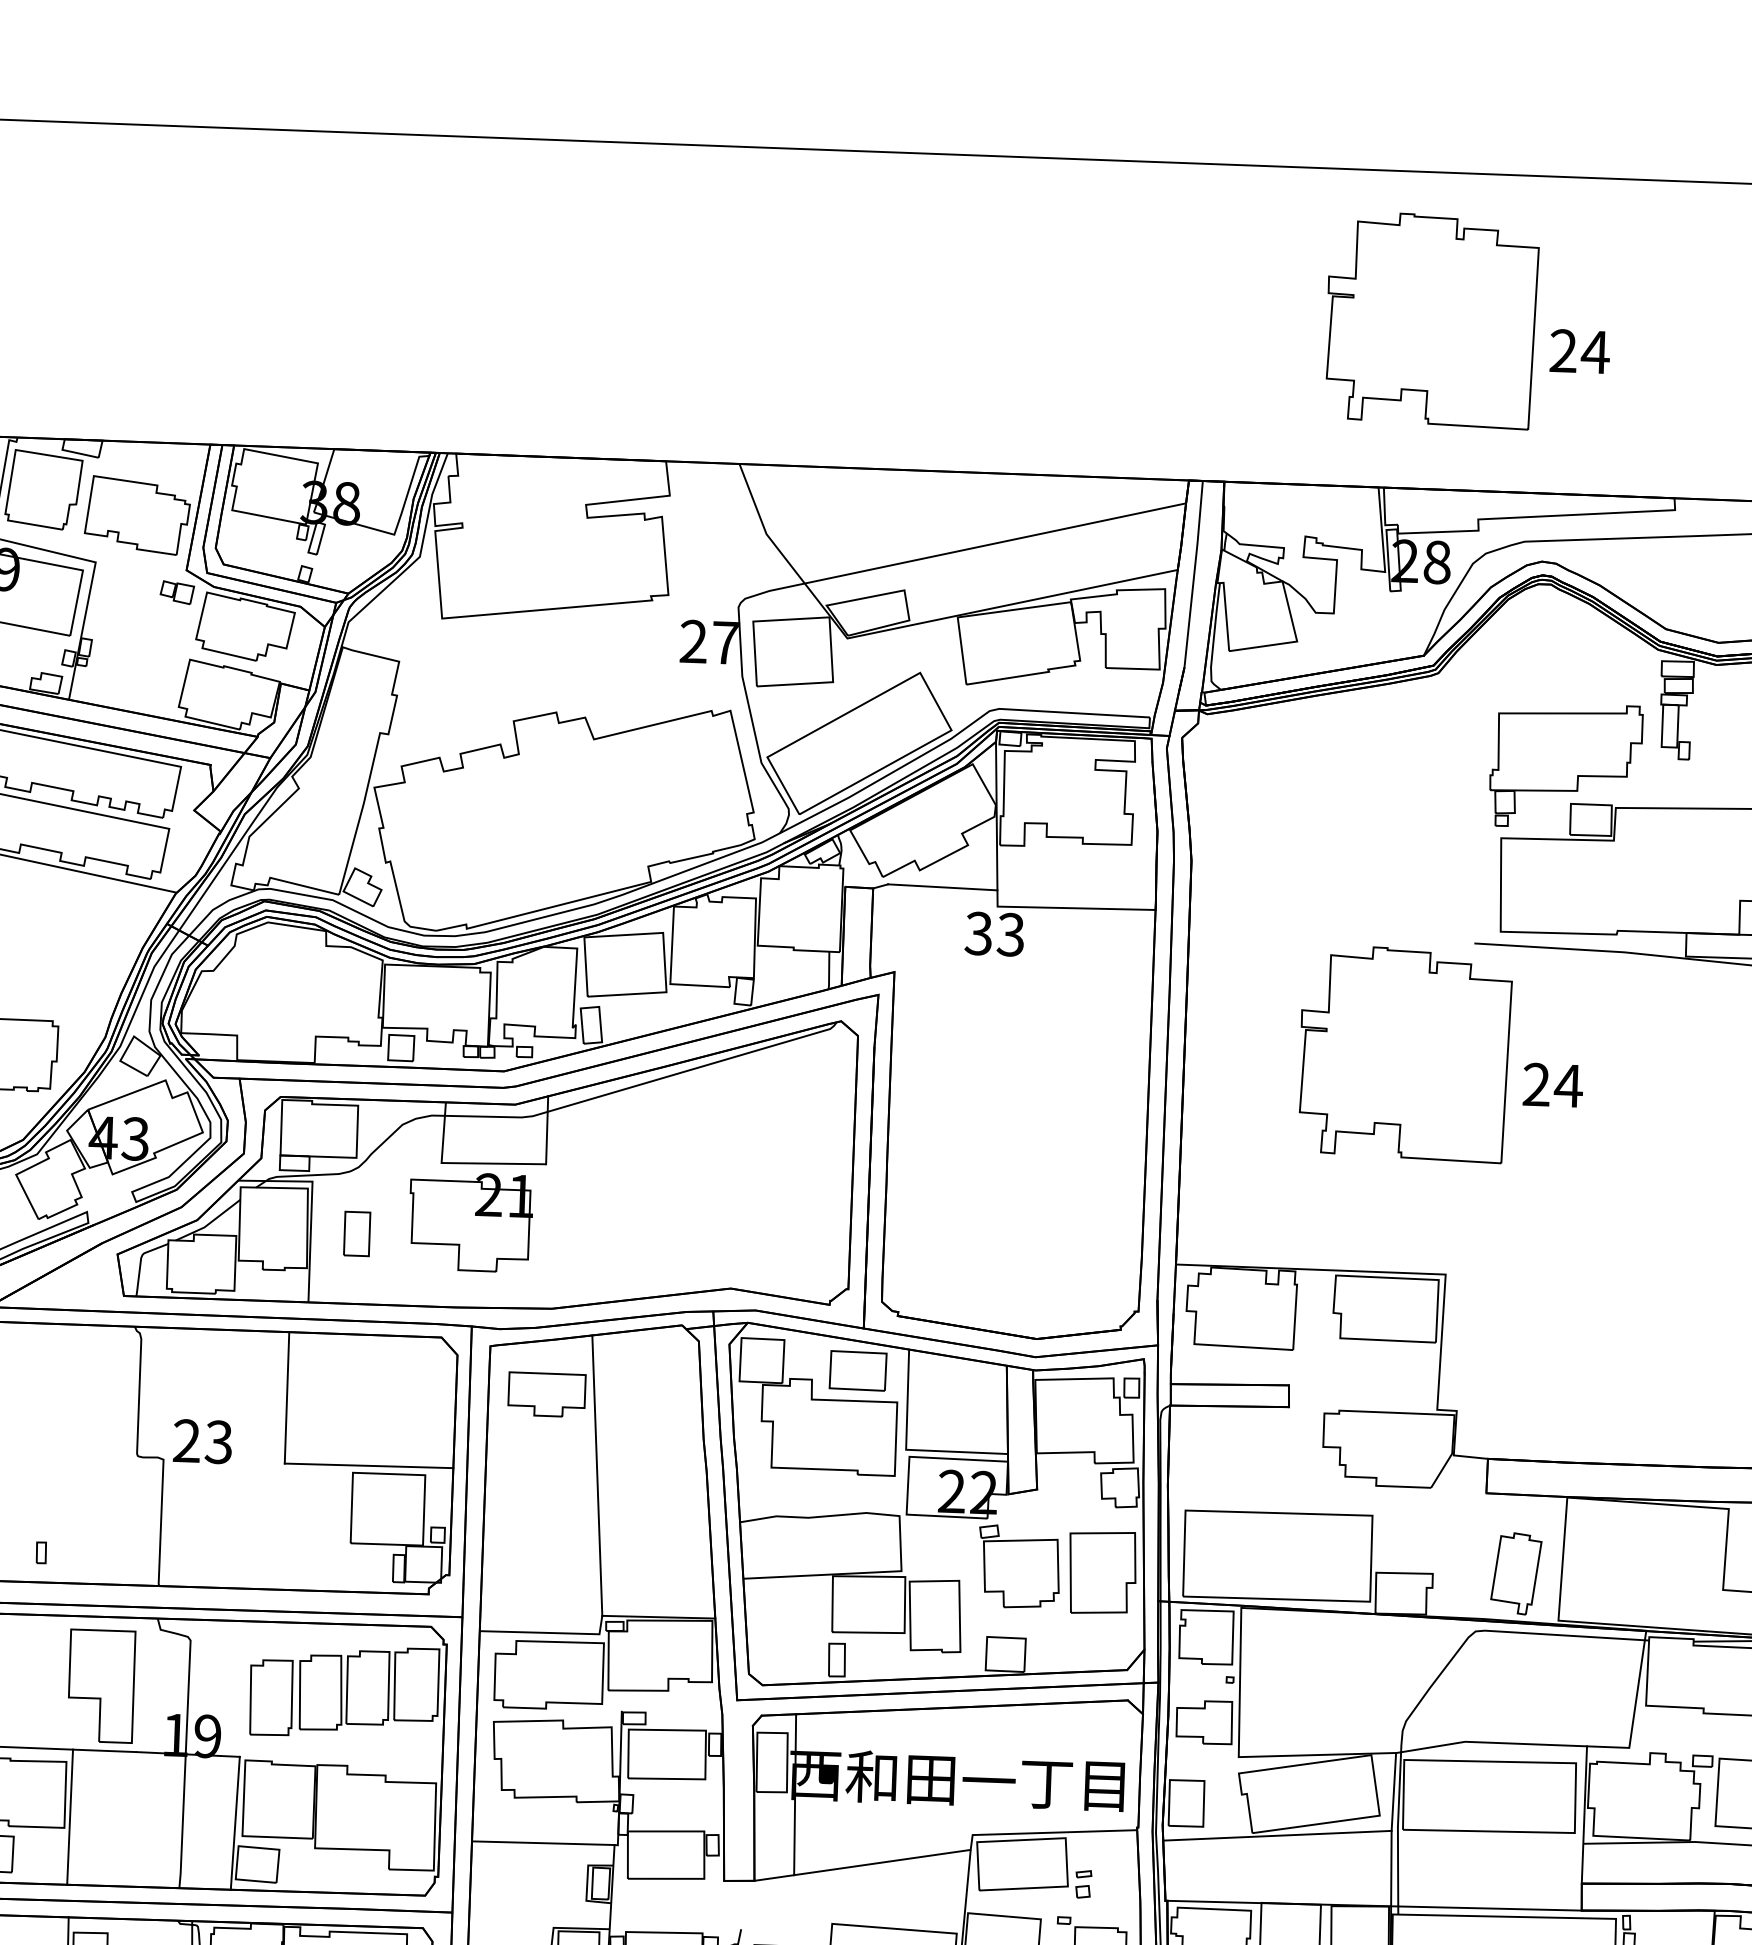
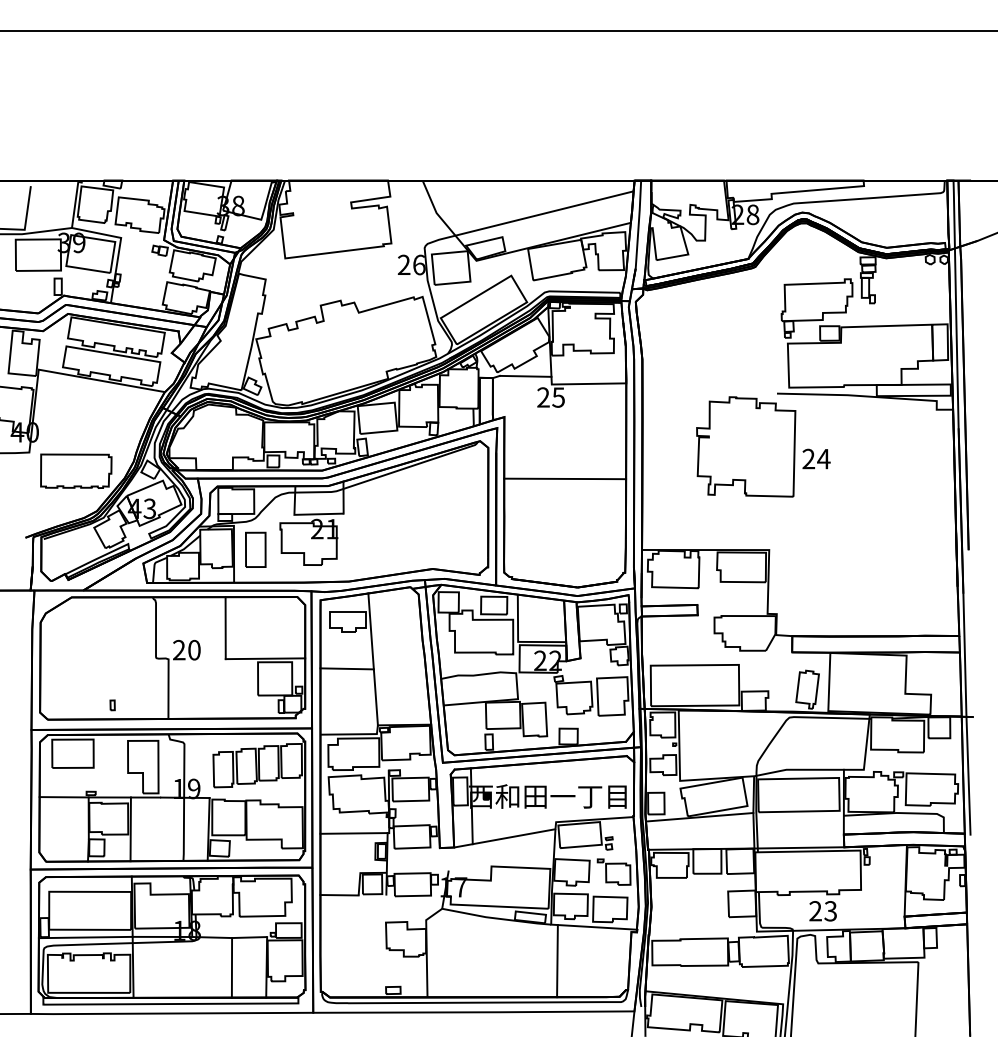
part: (1468, 320) -> (763, 100), removed
text: (726, 641) -> (419, 264), 27 -> 26
text: (993, 934) -> (550, 397), 33 -> 25
line: (1019, 1106) -> (565, 478), added
part: (356, 1233) -> (255, 549), size x1.67
text: (219, 1442) -> (194, 650), 23 -> 20
line: (540, 1492) -> (346, 668), added

